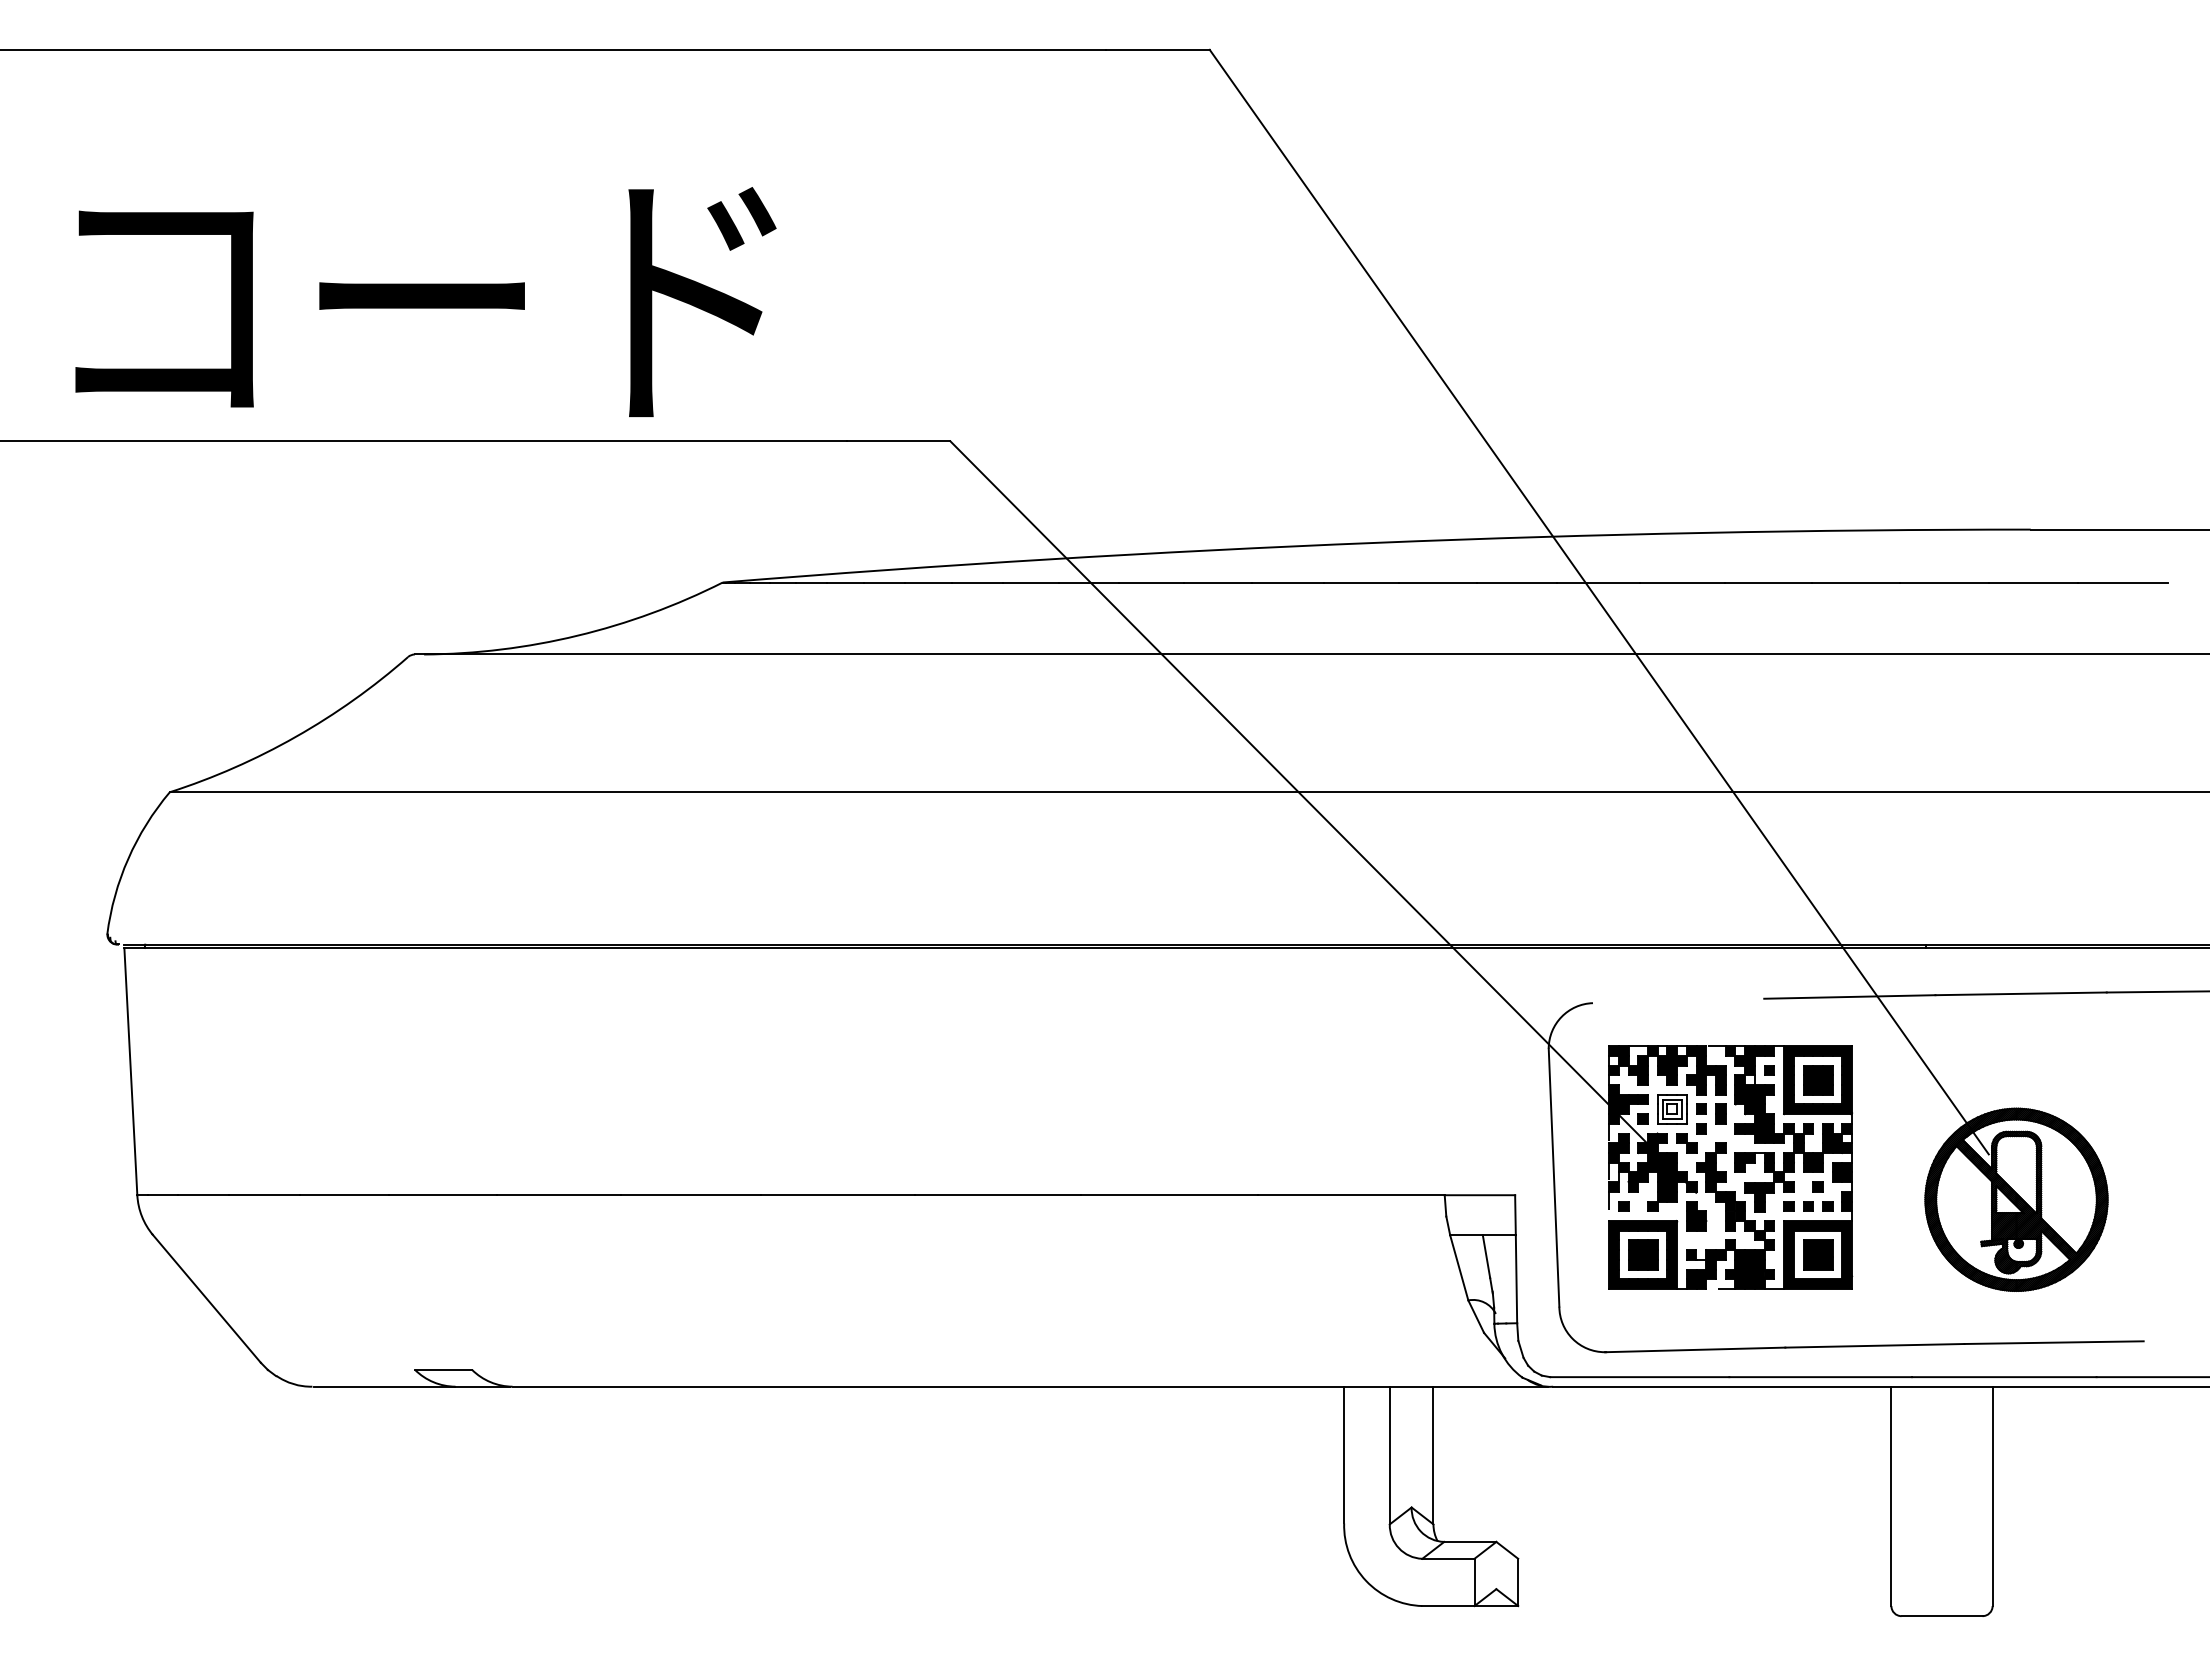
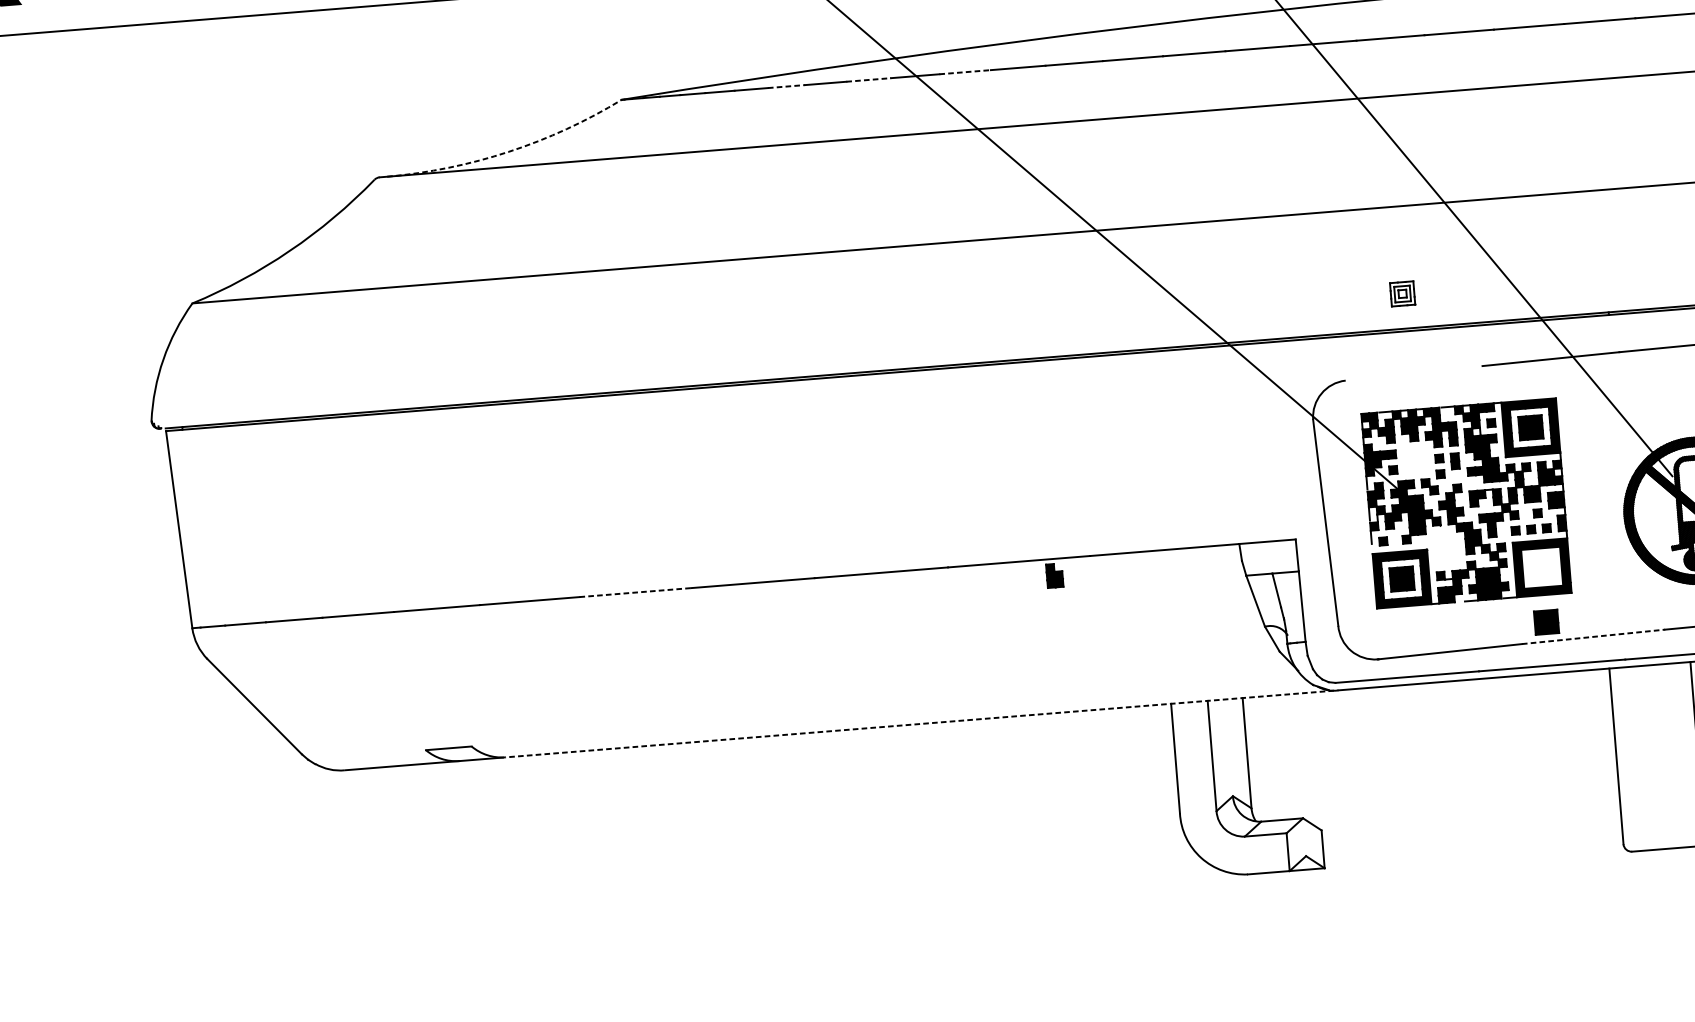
line: (929, 582) -> (787, 86), solid -> dashed
line: (1031, 582) -> (868, 79), solid -> dashed
line: (1152, 582) -> (965, 72), solid -> dashed
arc: (577, 635) -> (508, 151), solid -> dashed
part: (1672, 1109) -> (1402, 294), moved
line: (690, 1195) -> (635, 592), solid -> dashed
part: (1696, 1216) -> (1054, 576), moved
part: (1818, 1254) -> (1546, 621), moved
line: (1874, 1345) -> (1593, 636), solid -> dashed
line: (1030, 1386) -> (919, 723), solid -> dashed

